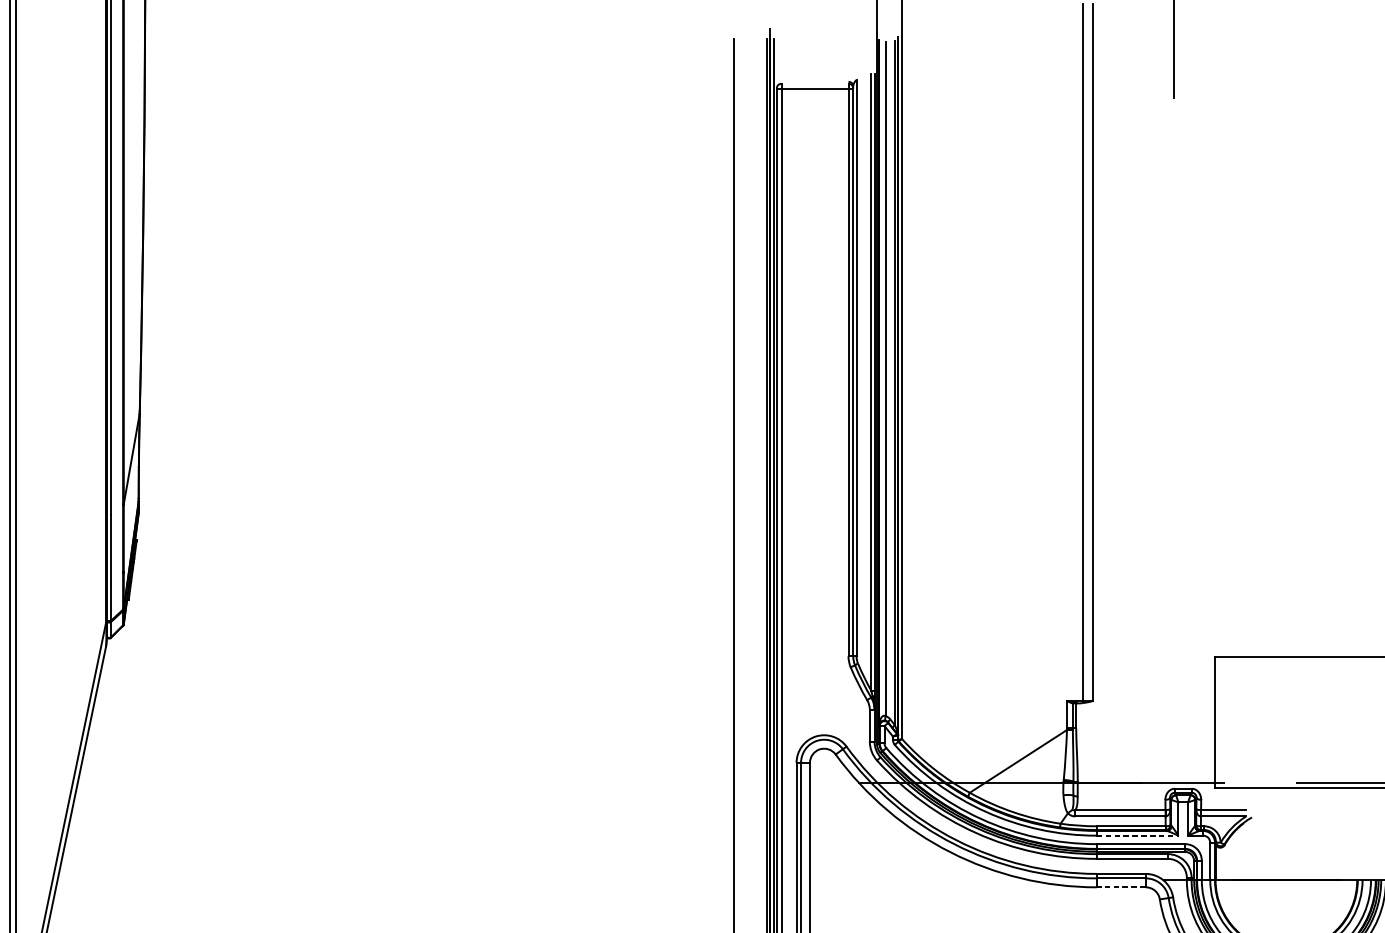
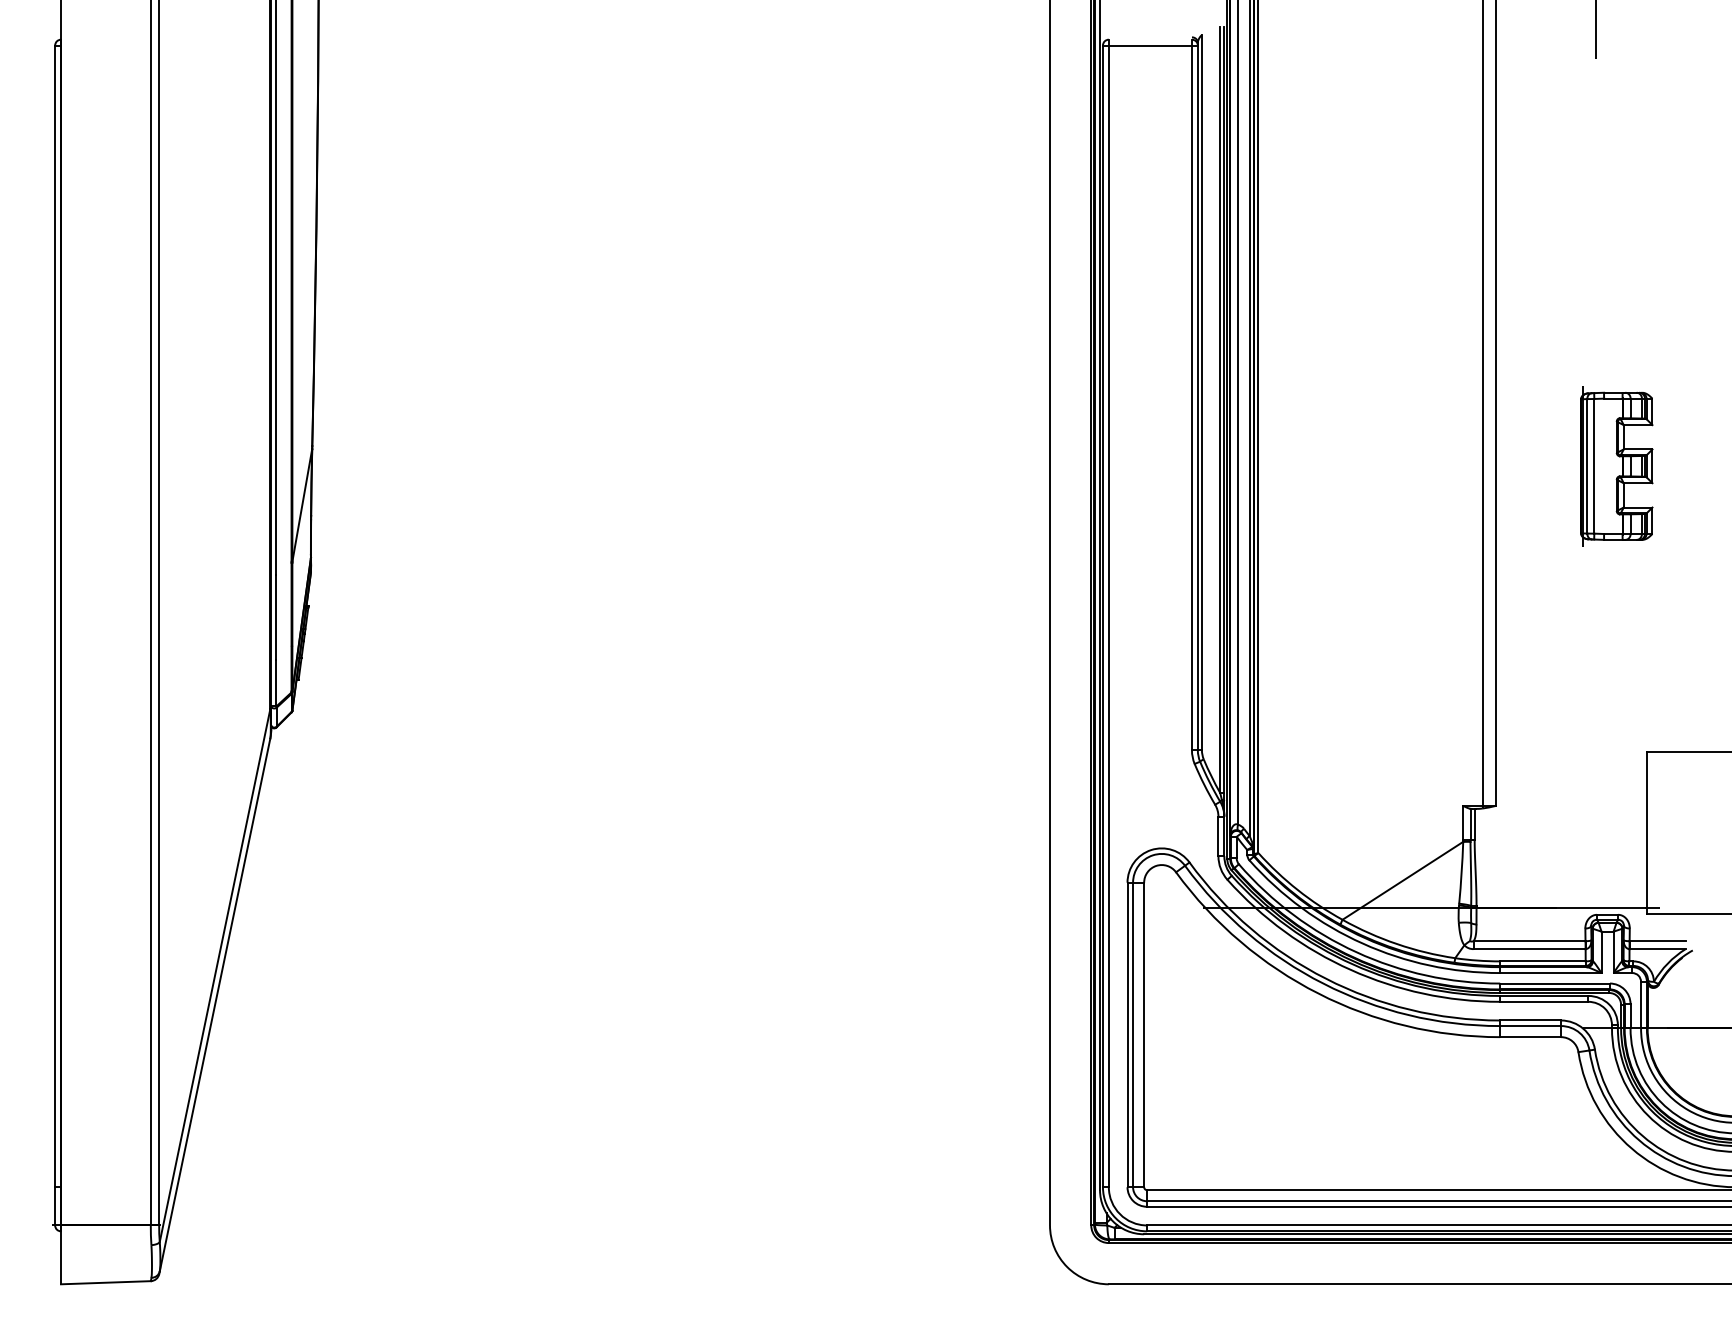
part: (1190, 427) -> (1616, 466), added
line: (1137, 836) -> (1550, 973), dashed -> solid
line: (1121, 887) -> (1530, 1037), dashed -> solid

